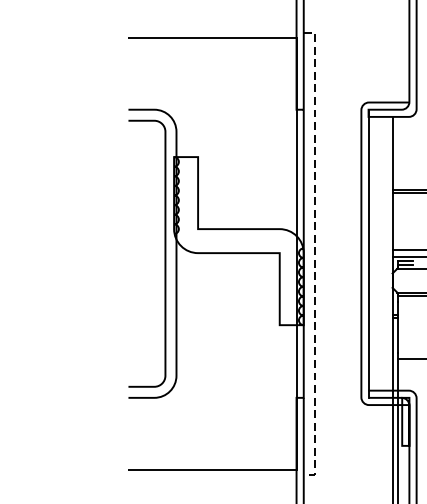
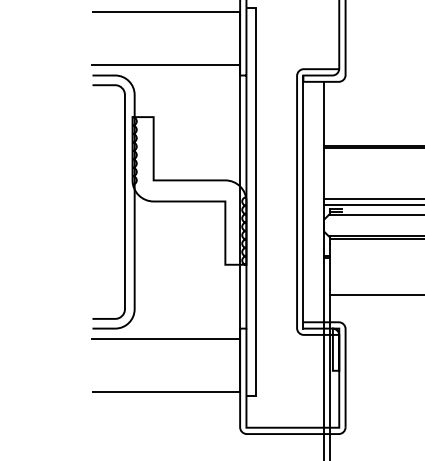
line: (212, 97) -> (166, 64), added
line: (315, 254) -> (256, 202), dashed -> solid
line: (212, 410) -> (166, 339), added

